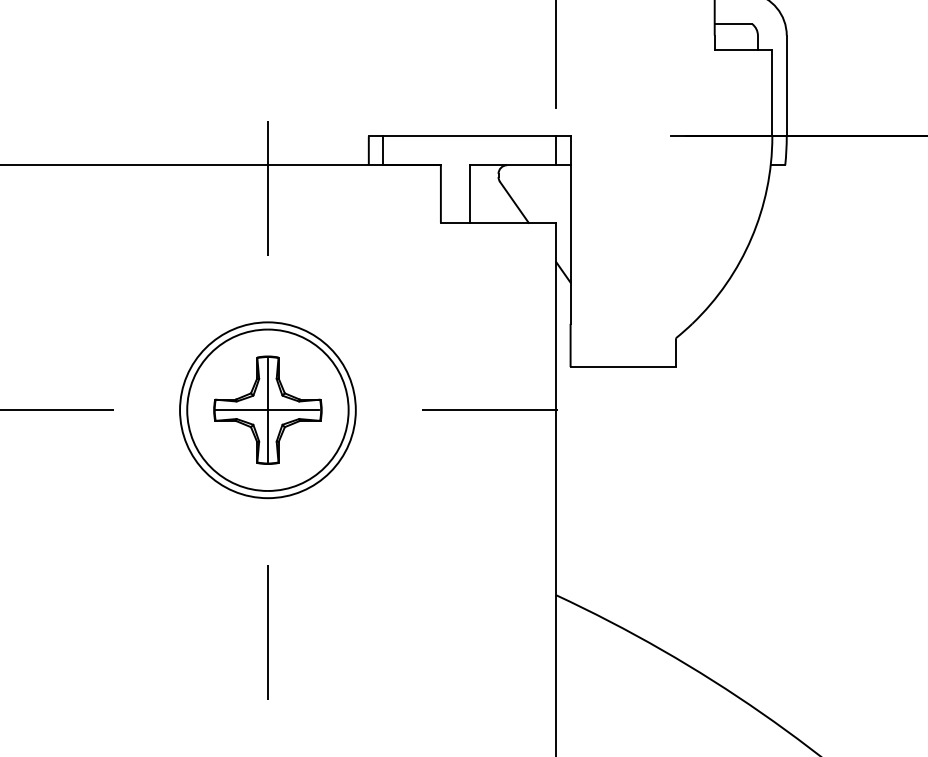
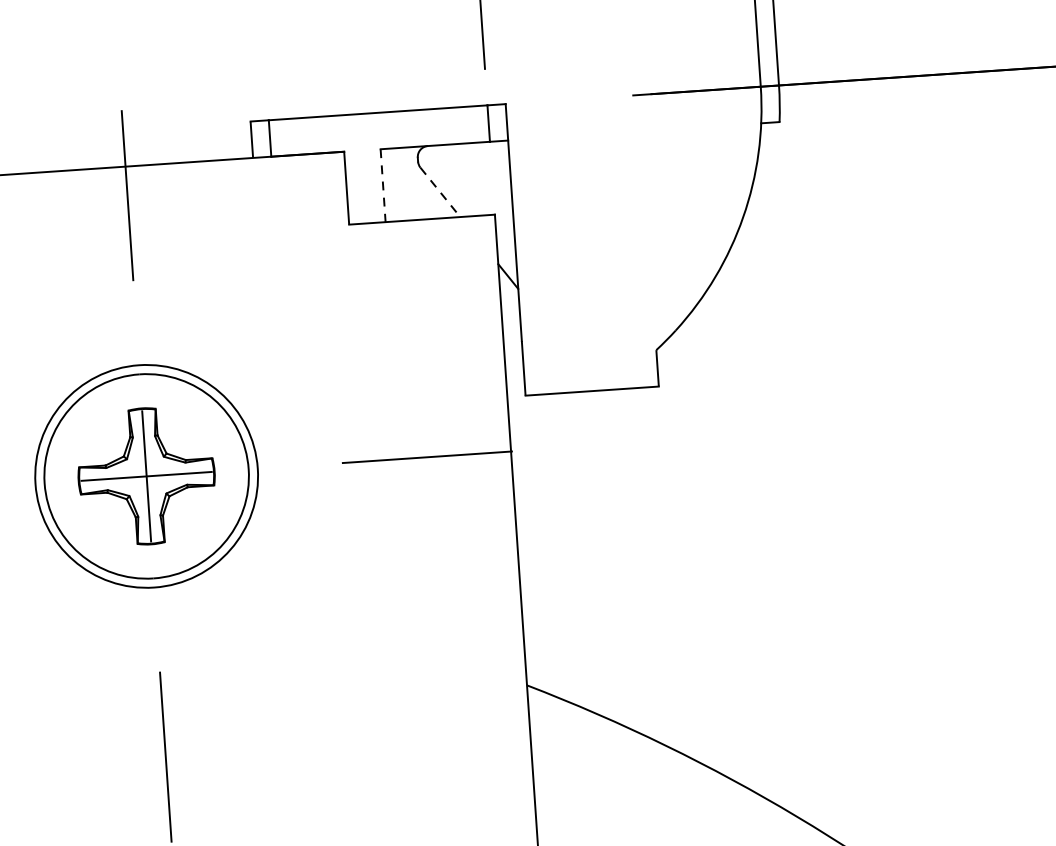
line: (469, 194) -> (382, 186), solid -> dashed
line: (514, 202) -> (440, 192), solid -> dashed

